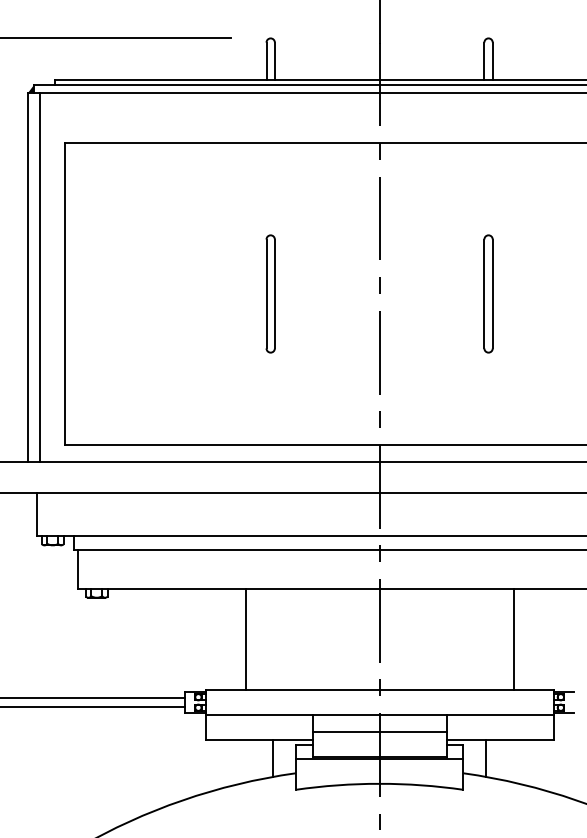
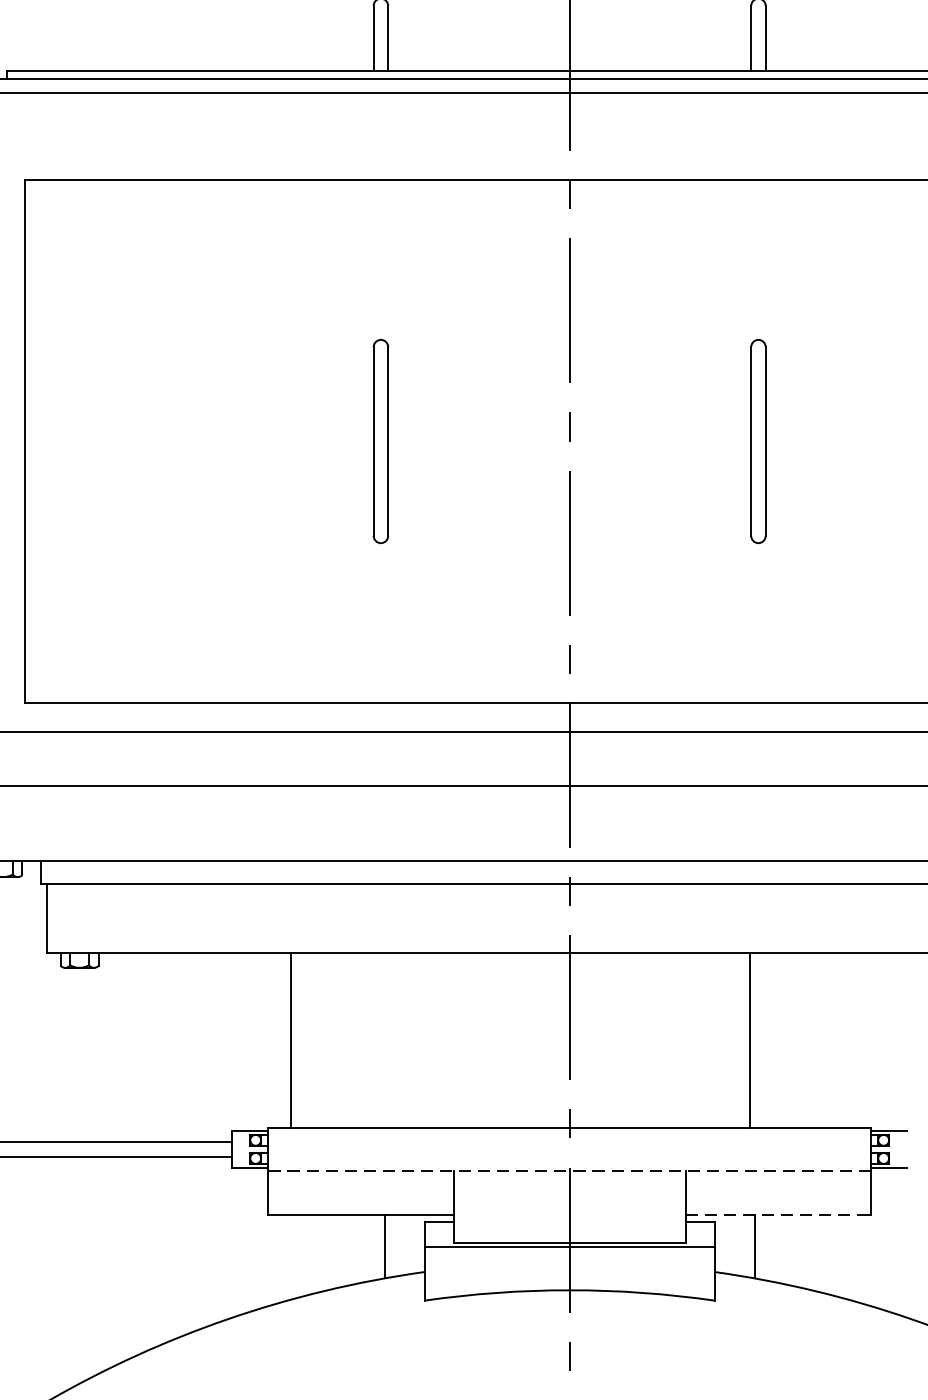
line: (245, 639) -> (290, 1040), moved
line: (513, 639) -> (749, 1040), moved
line: (379, 715) -> (569, 1171), solid -> dashed
line: (379, 731) -> (569, 1199), removed
line: (500, 740) -> (779, 1215), solid -> dashed

